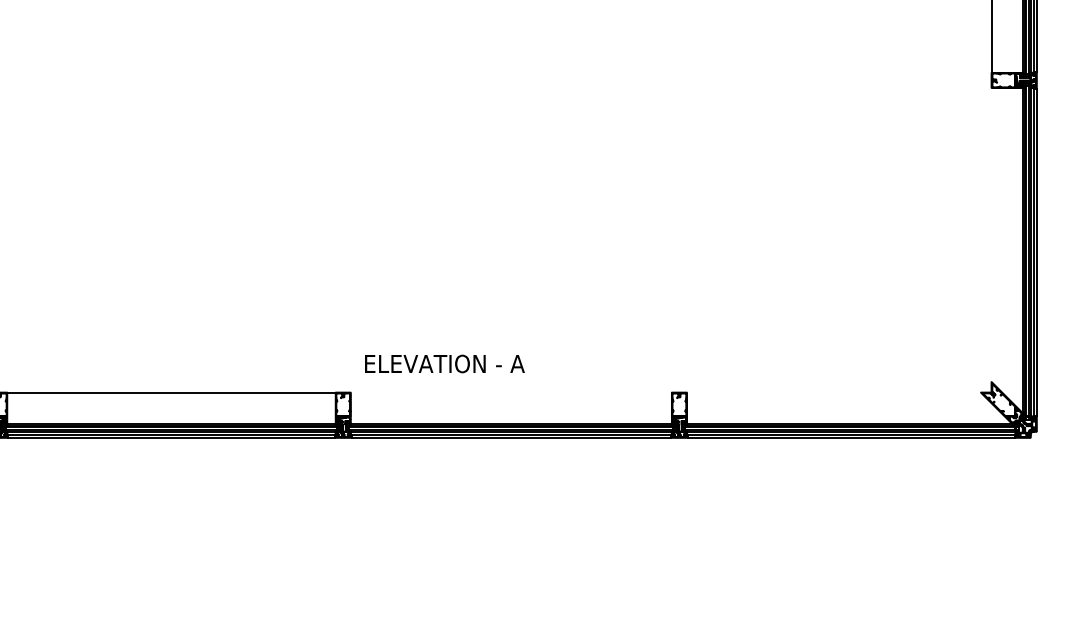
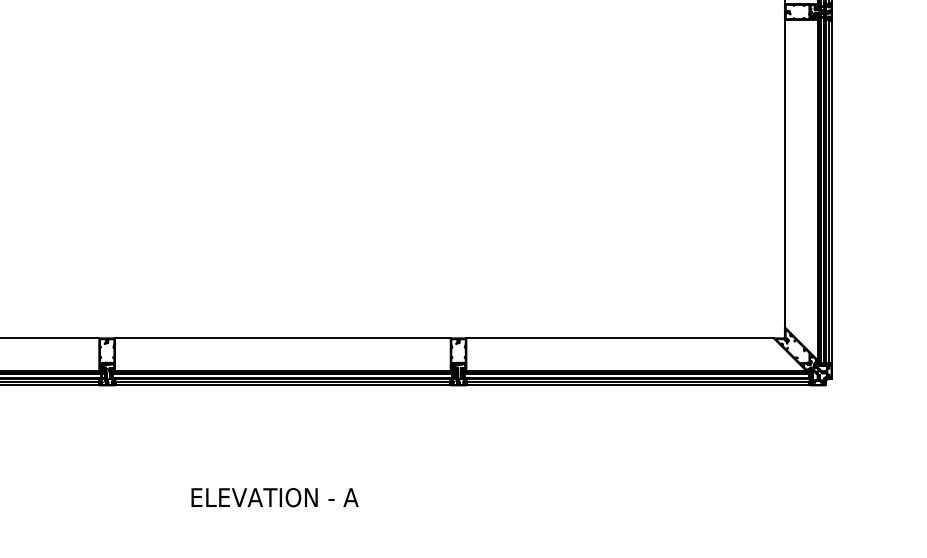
line: (991, 234) -> (784, 173), added
text: (444, 363) -> (274, 497), moved
line: (510, 392) -> (281, 338), added
line: (833, 392) -> (619, 338), added

